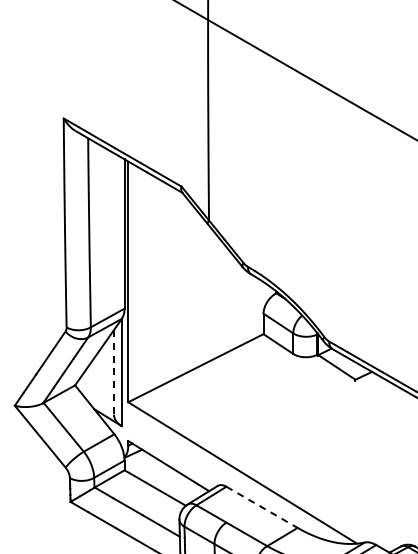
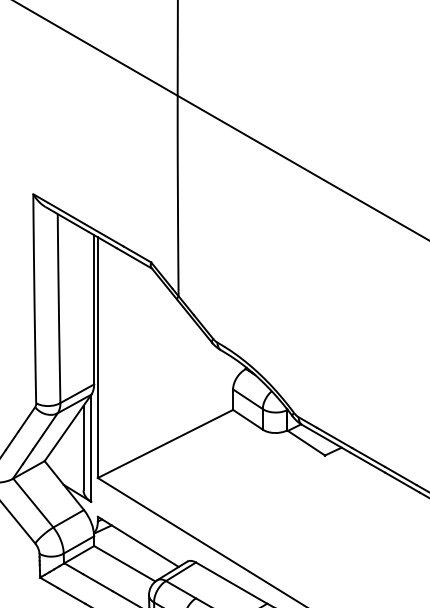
line: (113, 372) -> (83, 448), dashed -> solid
line: (262, 507) -> (232, 583), dashed -> solid

